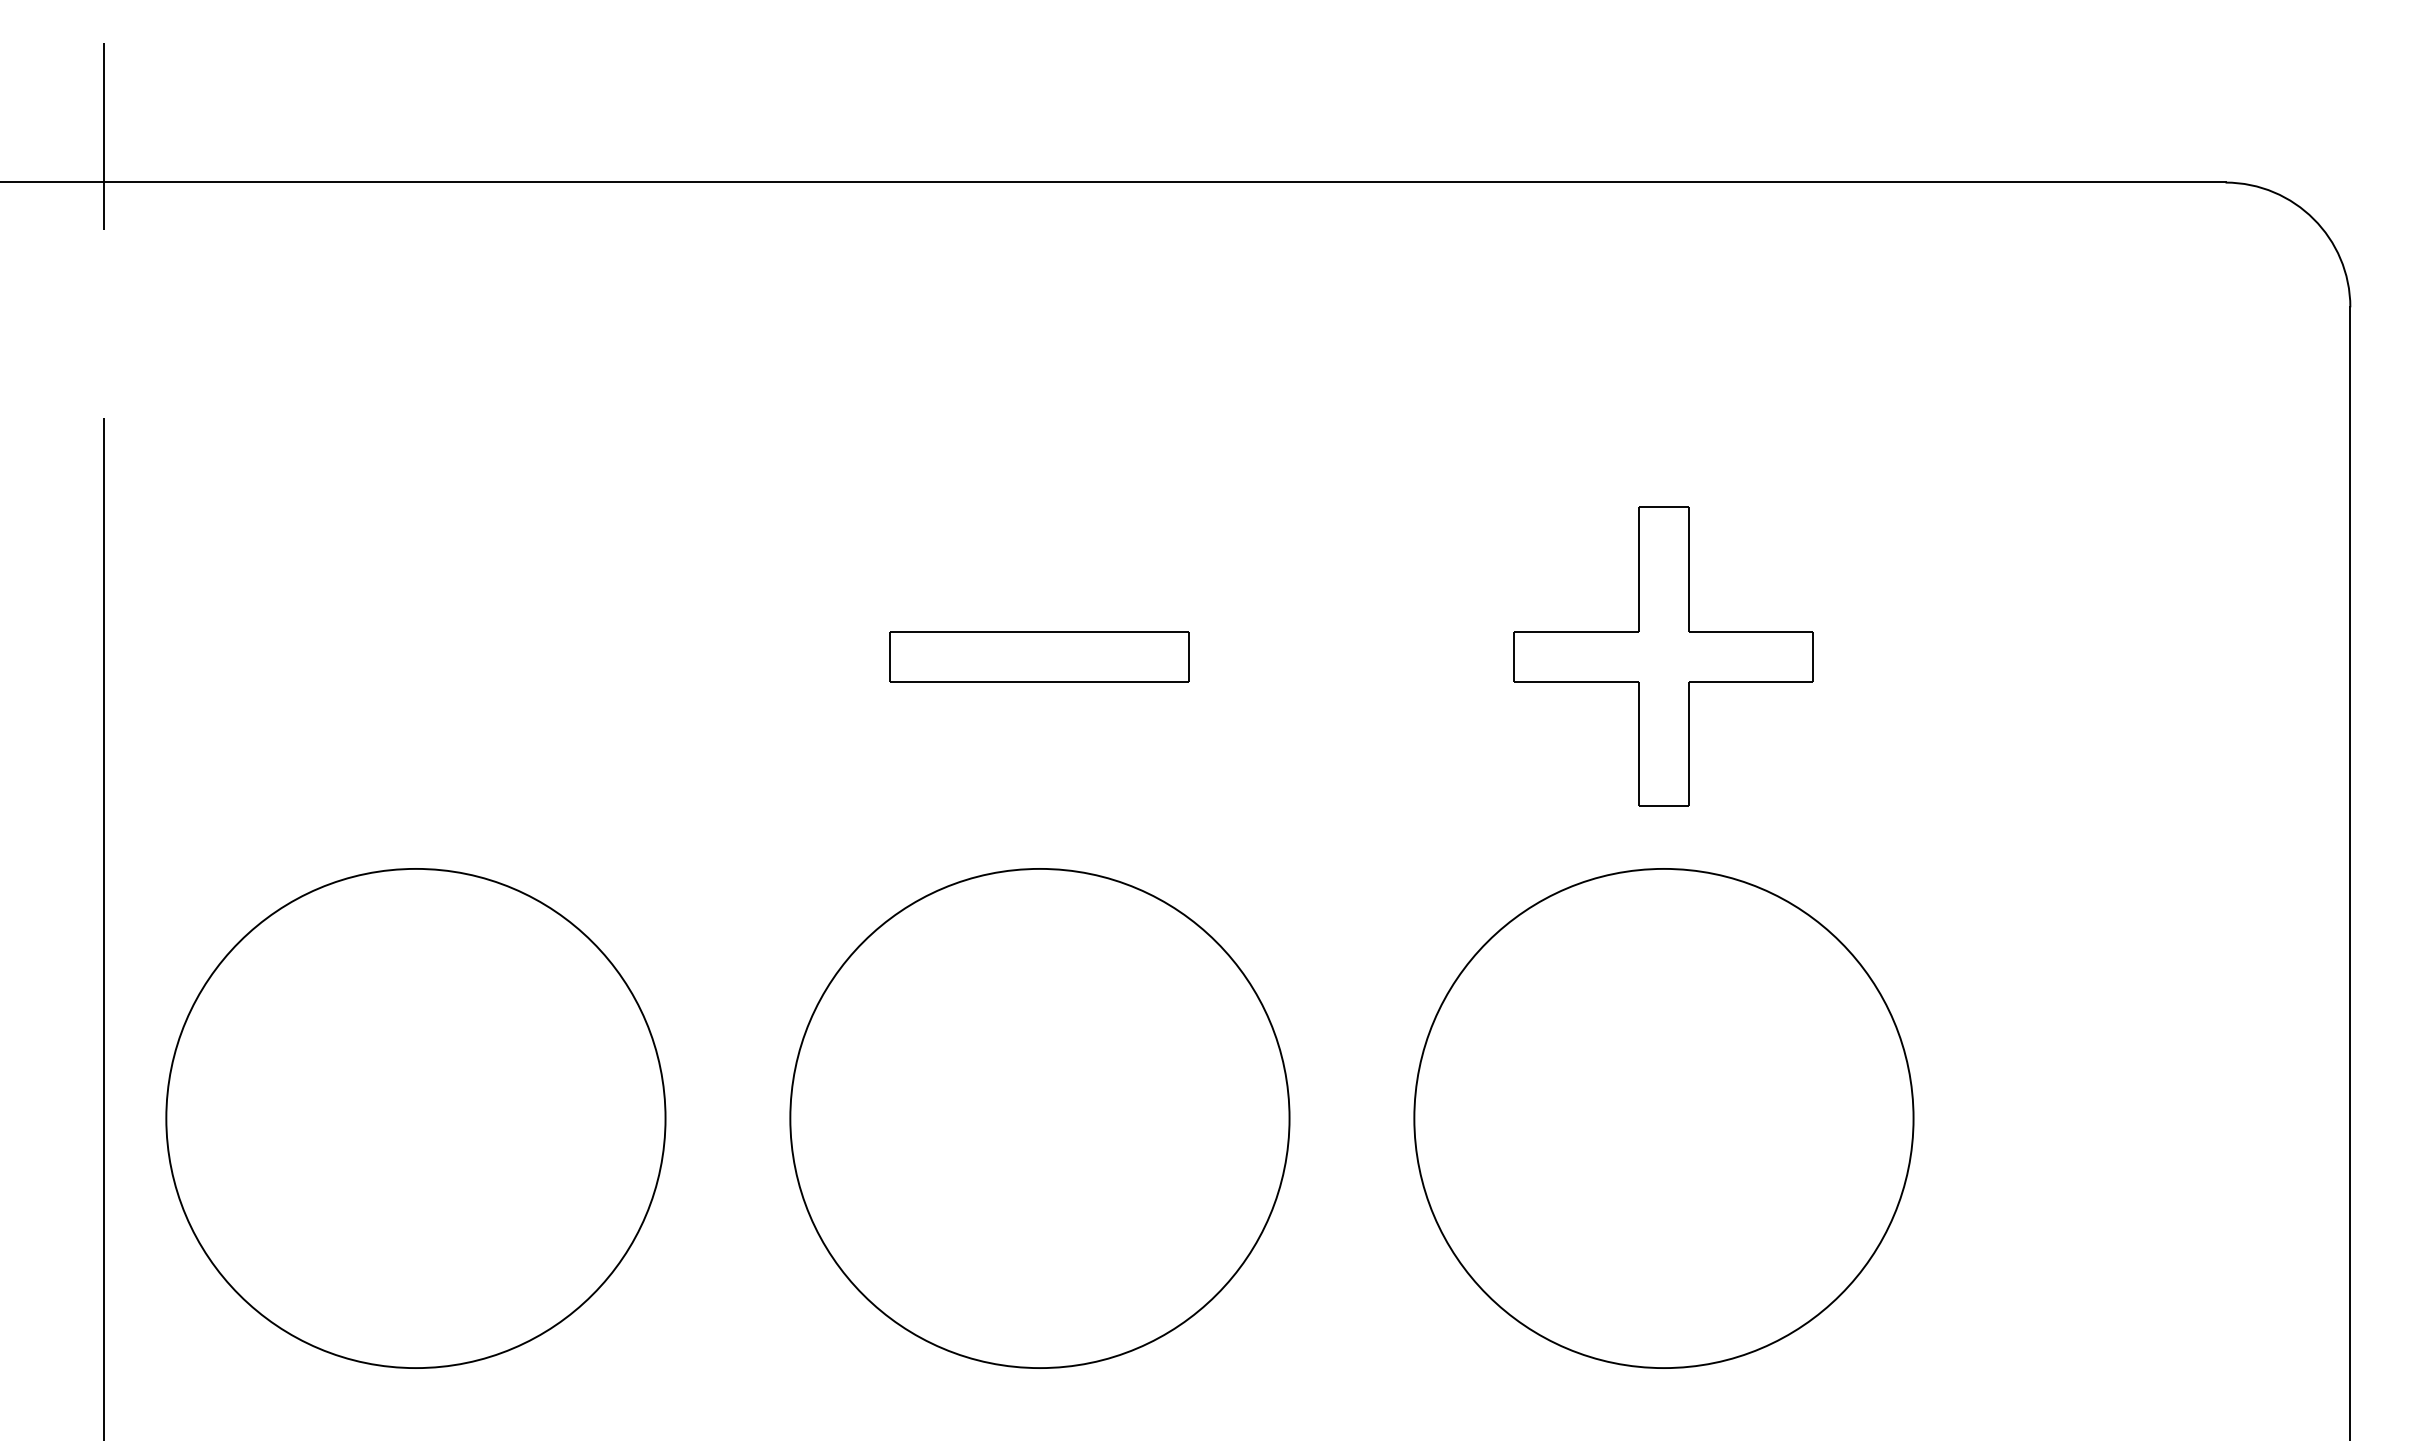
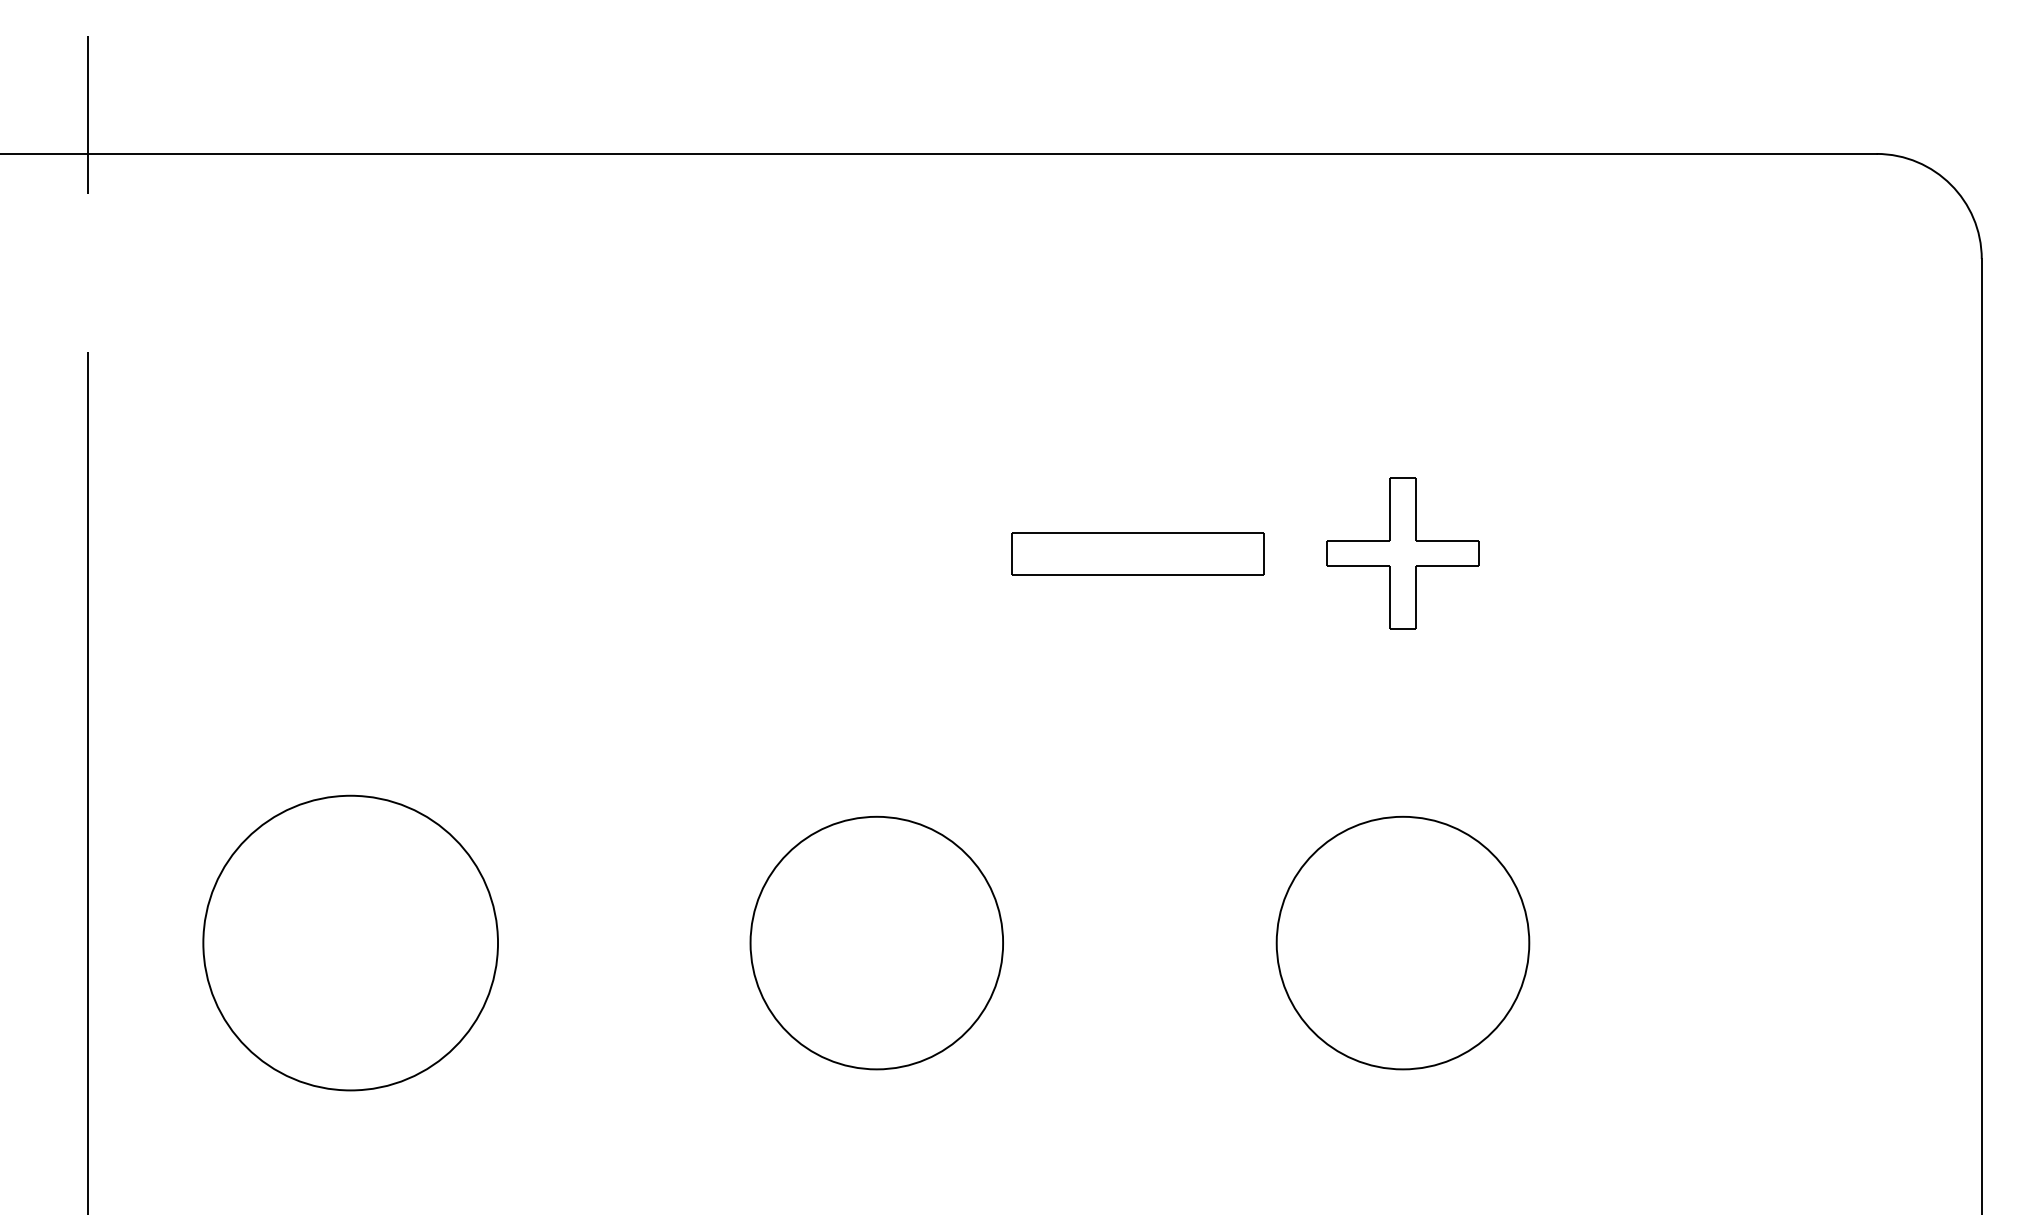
part: (1039, 656) -> (1137, 553), moved
part: (1663, 656) -> (1402, 553), size x0.6
circle: (415, 1118) -> (350, 943), size x0.7
circle: (1039, 1118) -> (876, 943), size x0.6
circle: (1663, 1118) -> (1402, 943), size x0.6

